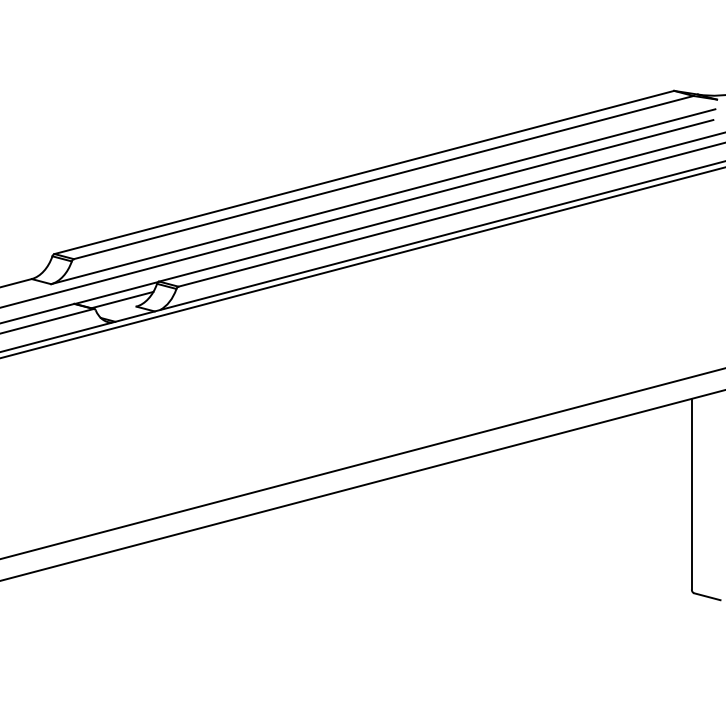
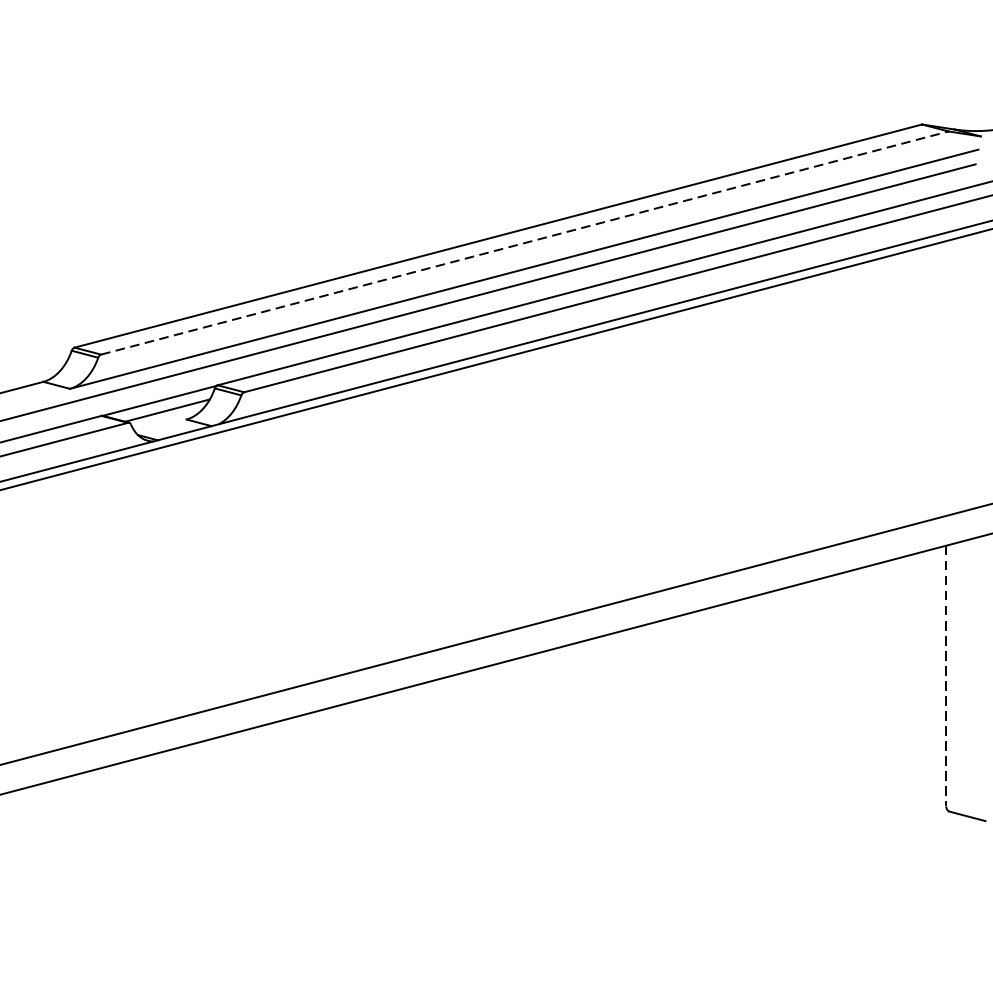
line: (384, 177) -> (525, 242), solid -> dashed
line: (691, 494) -> (945, 676), solid -> dashed

